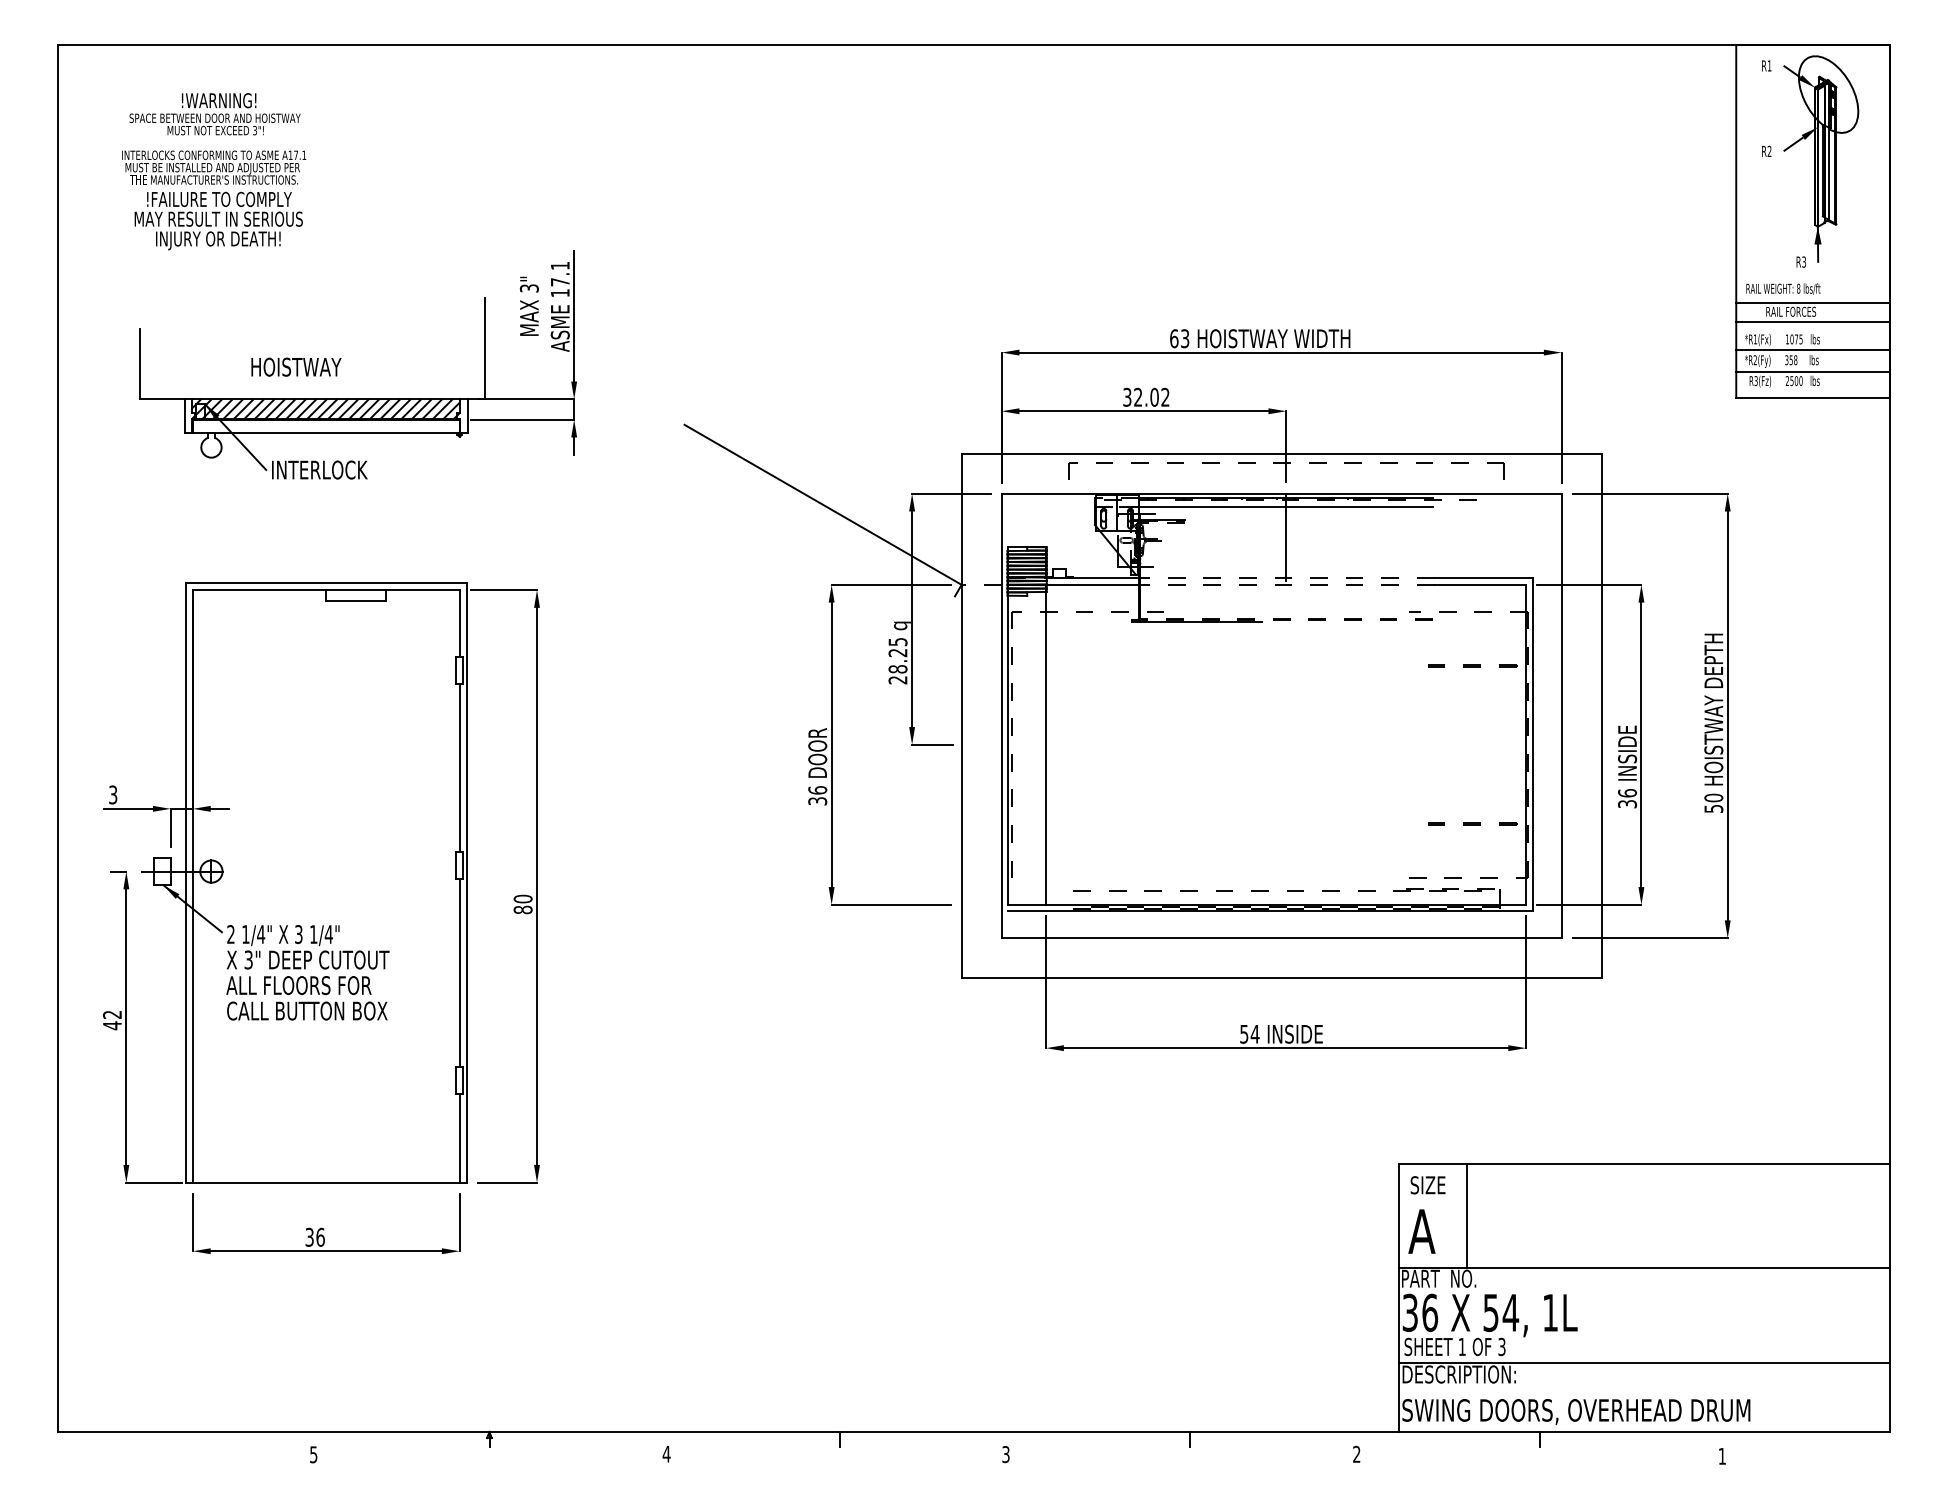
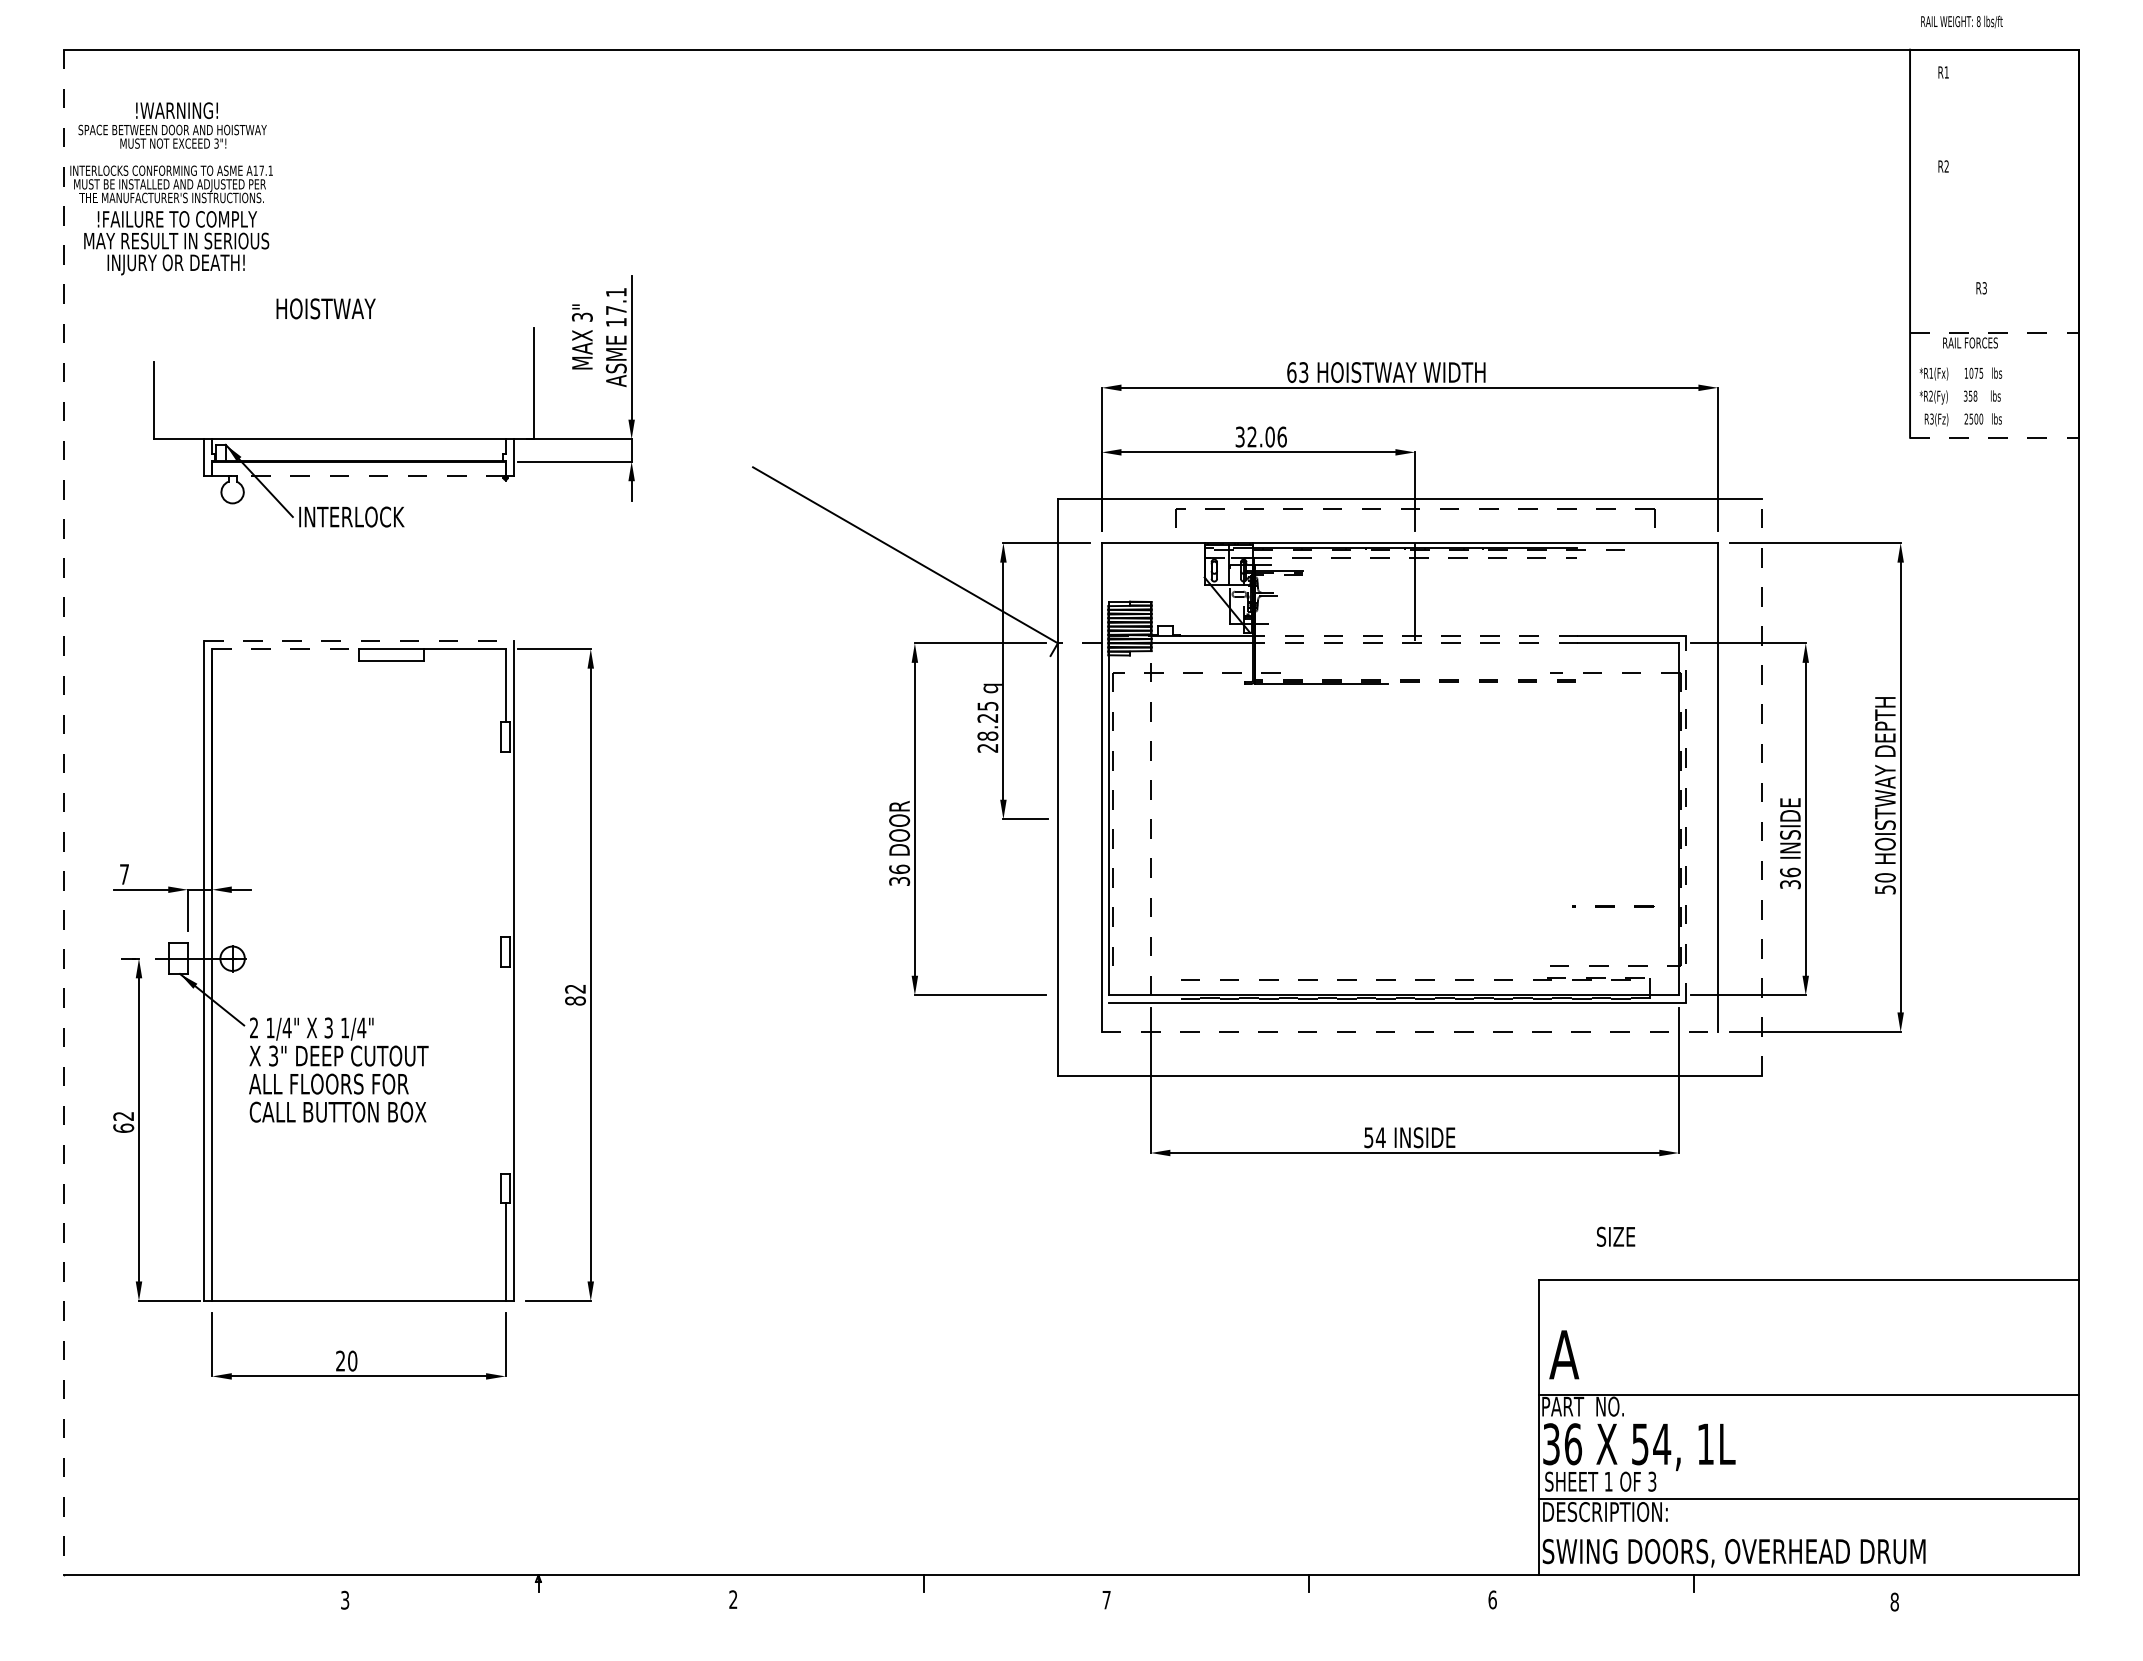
part: (1821, 158) -> (2003, 174), removed
text: (214, 171) -> (171, 188), moved
text: (1783, 288) -> (1961, 21), moved
line: (1813, 303) -> (1994, 333), solid -> dashed
line: (1813, 322) -> (1994, 354), removed
line: (1813, 350) -> (1994, 385), removed
text: (295, 366) -> (325, 308), moved
line: (1813, 372) -> (1994, 409), removed
text: (1164, 396) -> (1281, 436), 32.02 -> 32.06
line: (1813, 397) -> (1994, 437), solid -> dashed
hatch: (325, 409) -> (358, 450), removed
line: (325, 432) -> (358, 475), solid -> dashed
line: (1285, 506) -> (1414, 557), solid -> dashed
line: (325, 582) -> (358, 640), solid -> dashed
line: (260, 590) -> (286, 649), solid -> dashed
part: (1472, 665) -> (1619, 731), removed
line: (1601, 715) -> (1761, 787), solid -> dashed
line: (58, 738) -> (64, 812), solid -> dashed
line: (1533, 744) -> (1686, 818), solid -> dashed
line: (1045, 747) -> (1150, 822), solid -> dashed
line: (459, 767) -> (505, 844), removed
text: (113, 794) -> (124, 874), 3 -> 7
part: (1472, 824) -> (1619, 906), size x0.7
text: (523, 898) -> (575, 988), 80 -> 82
line: (1282, 938) -> (1410, 1032), solid -> dashed
line: (459, 972) -> (505, 1069), removed
text: (112, 1025) -> (123, 1128), 42 -> 62
text: (1428, 1184) -> (1616, 1236), moved
line: (1466, 1215) -> (1613, 1337), removed
text: (314, 1236) -> (346, 1360), 36 -> 20
text: (314, 1454) -> (345, 1599), 5 -> 3
text: (665, 1454) -> (732, 1599), 4 -> 2
text: (1005, 1454) -> (1106, 1599), 3 -> 7
text: (1356, 1454) -> (1492, 1599), 2 -> 6
text: (1722, 1455) -> (1894, 1601), 1 -> 8

